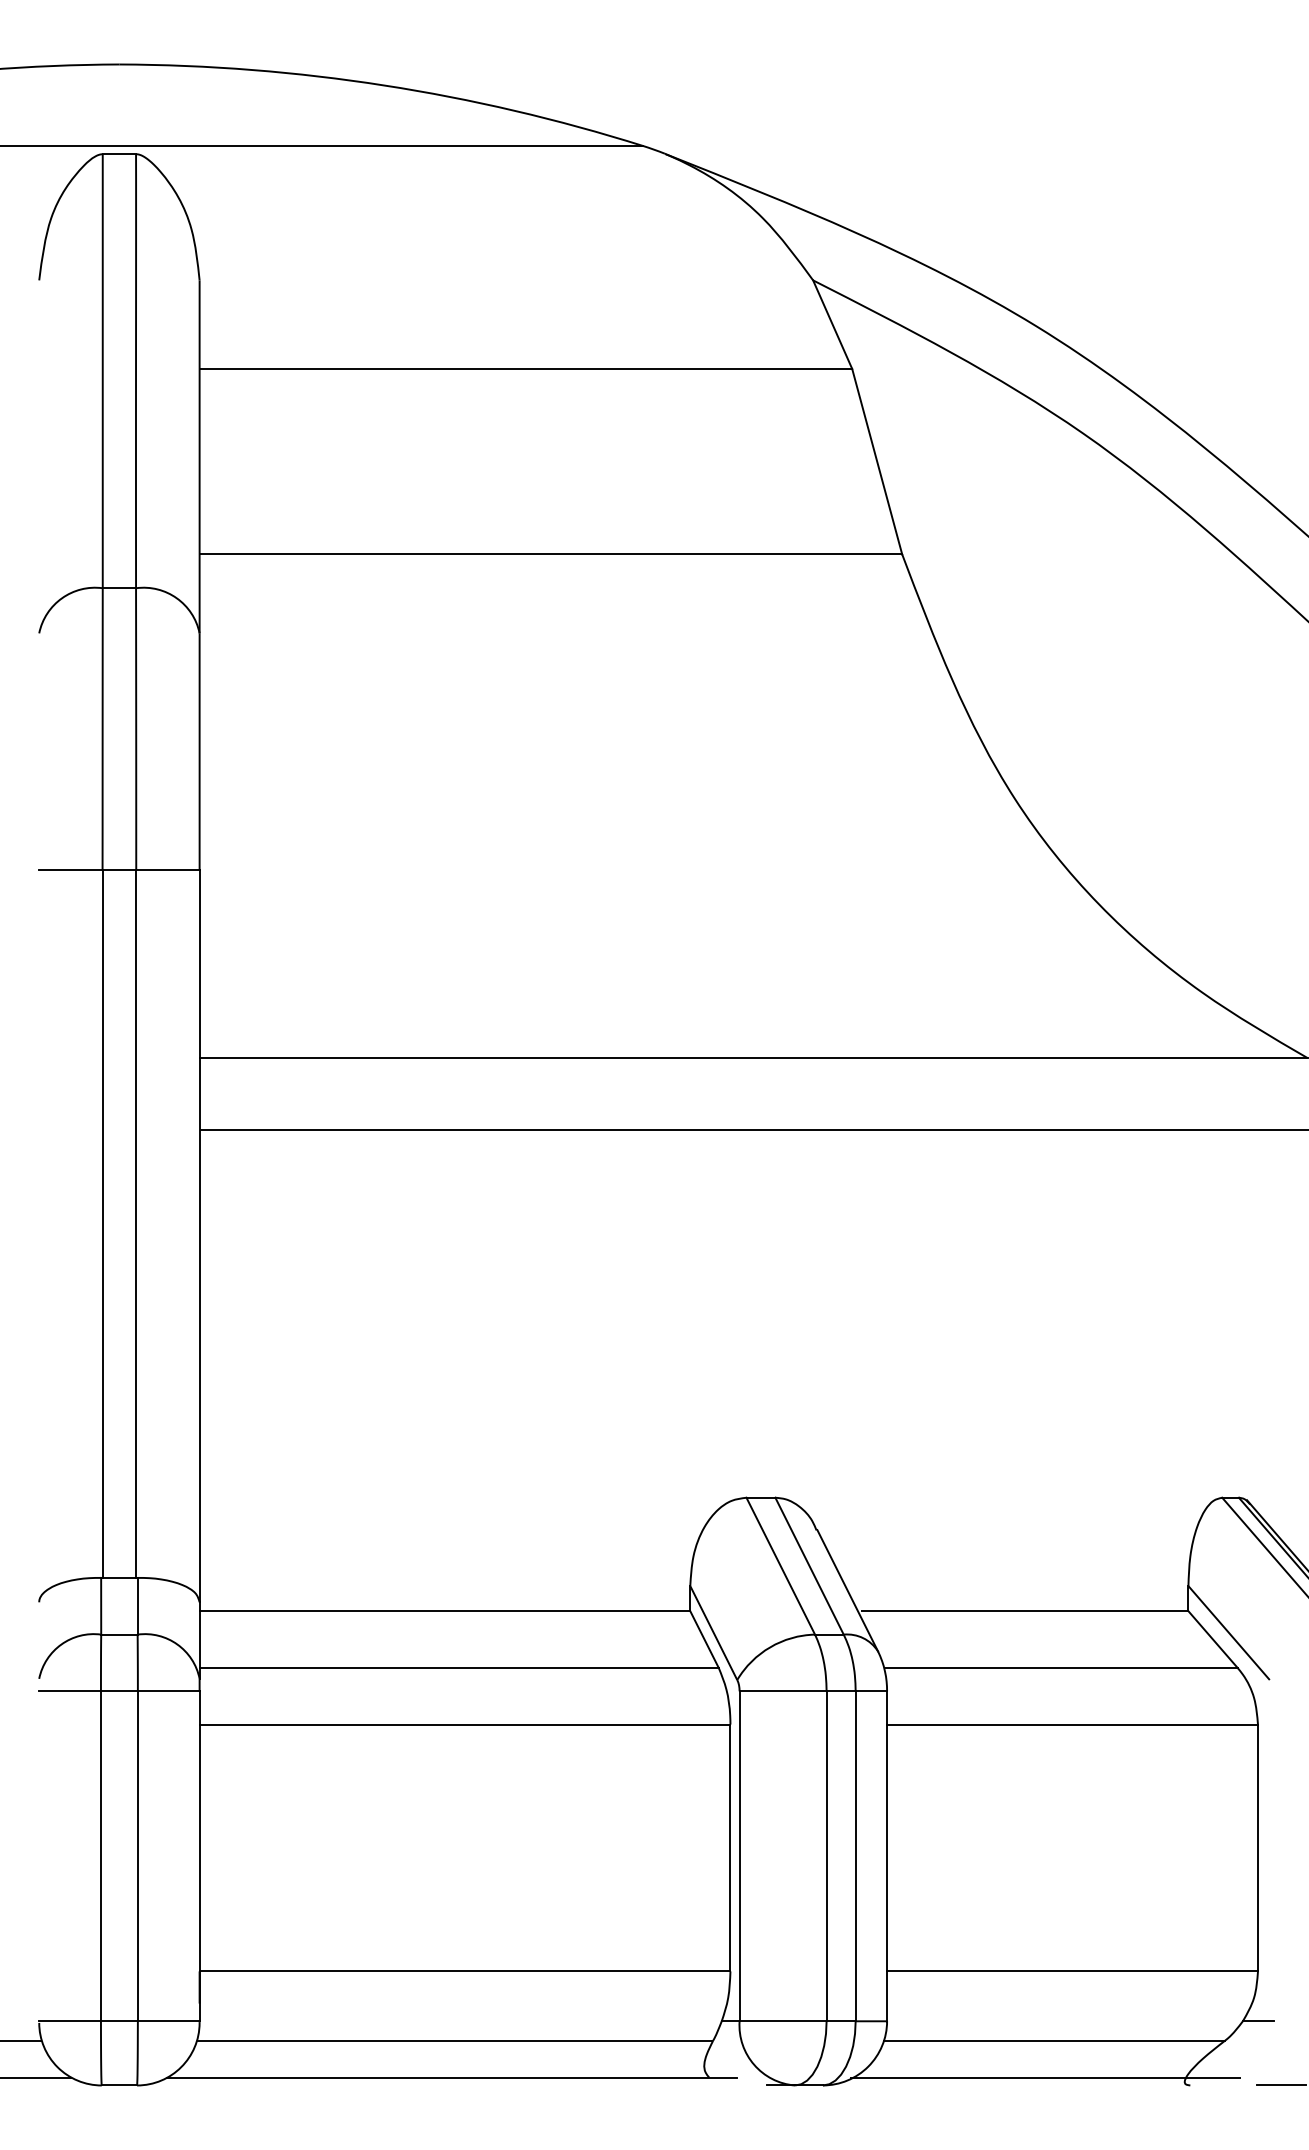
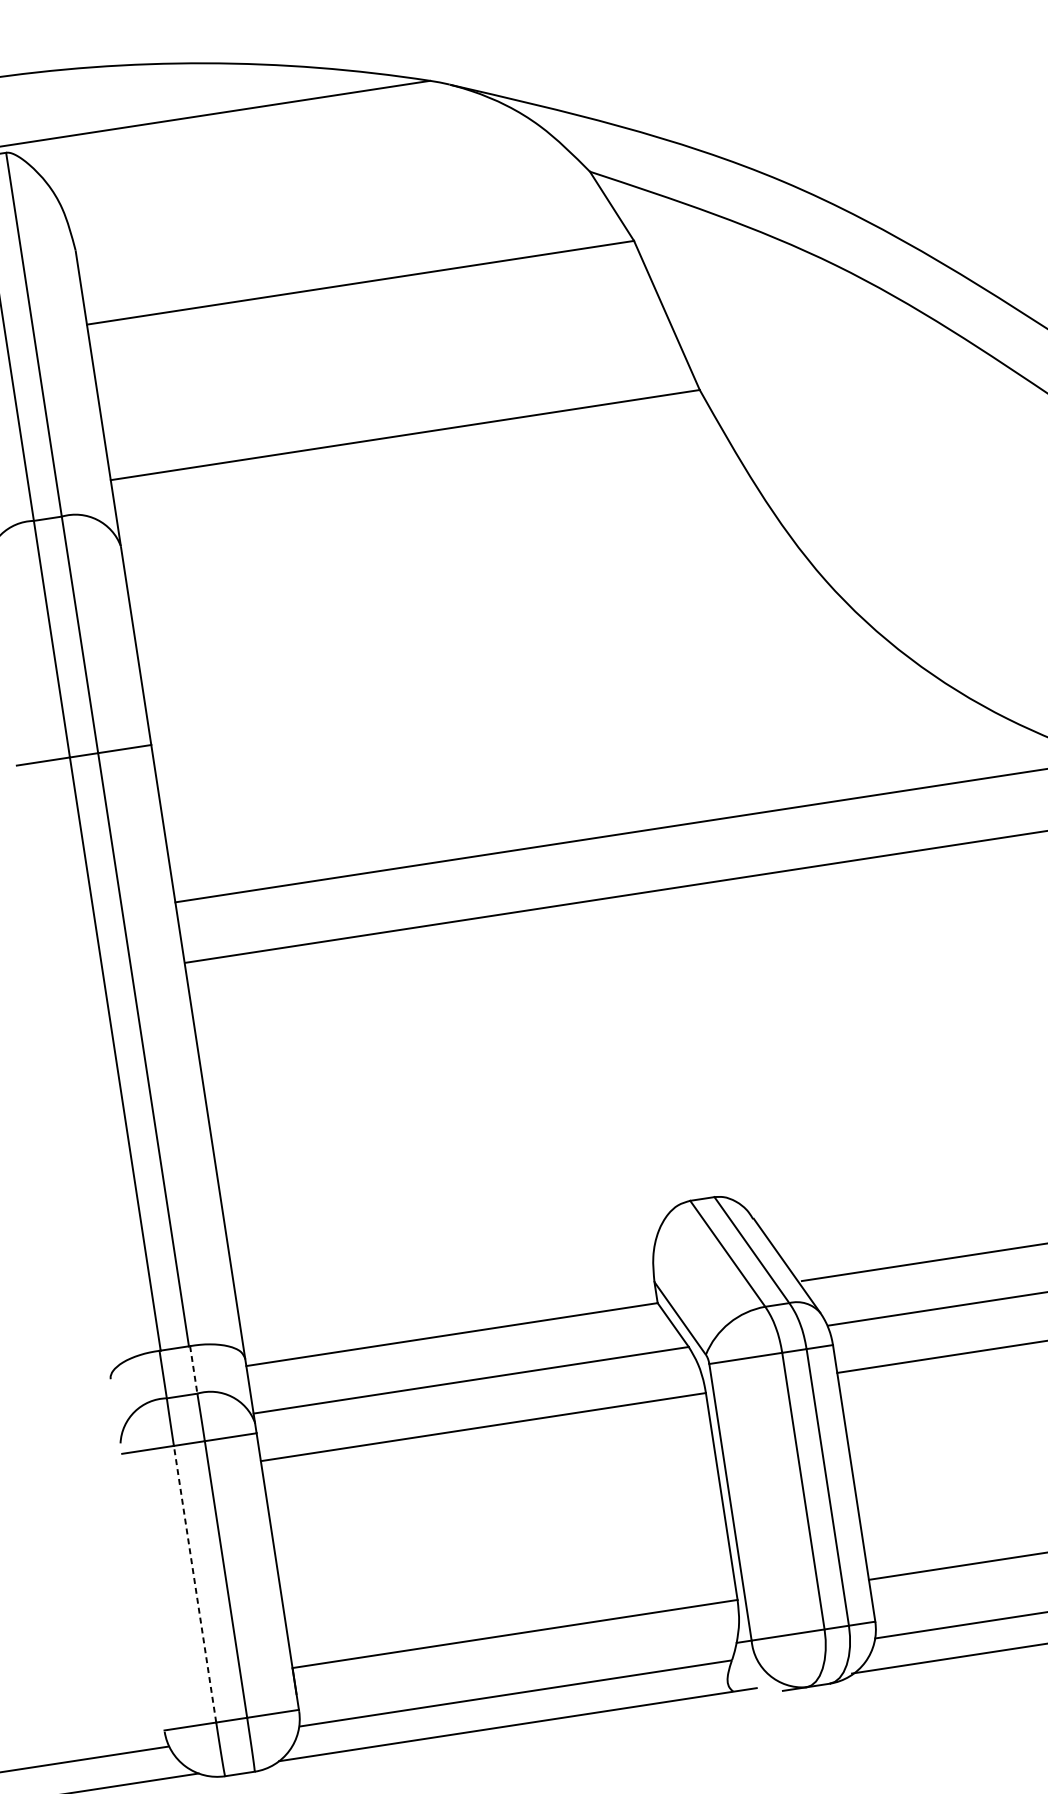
line: (137, 1606) -> (193, 1370), solid -> dashed
line: (100, 1856) -> (194, 1584), solid -> dashed

